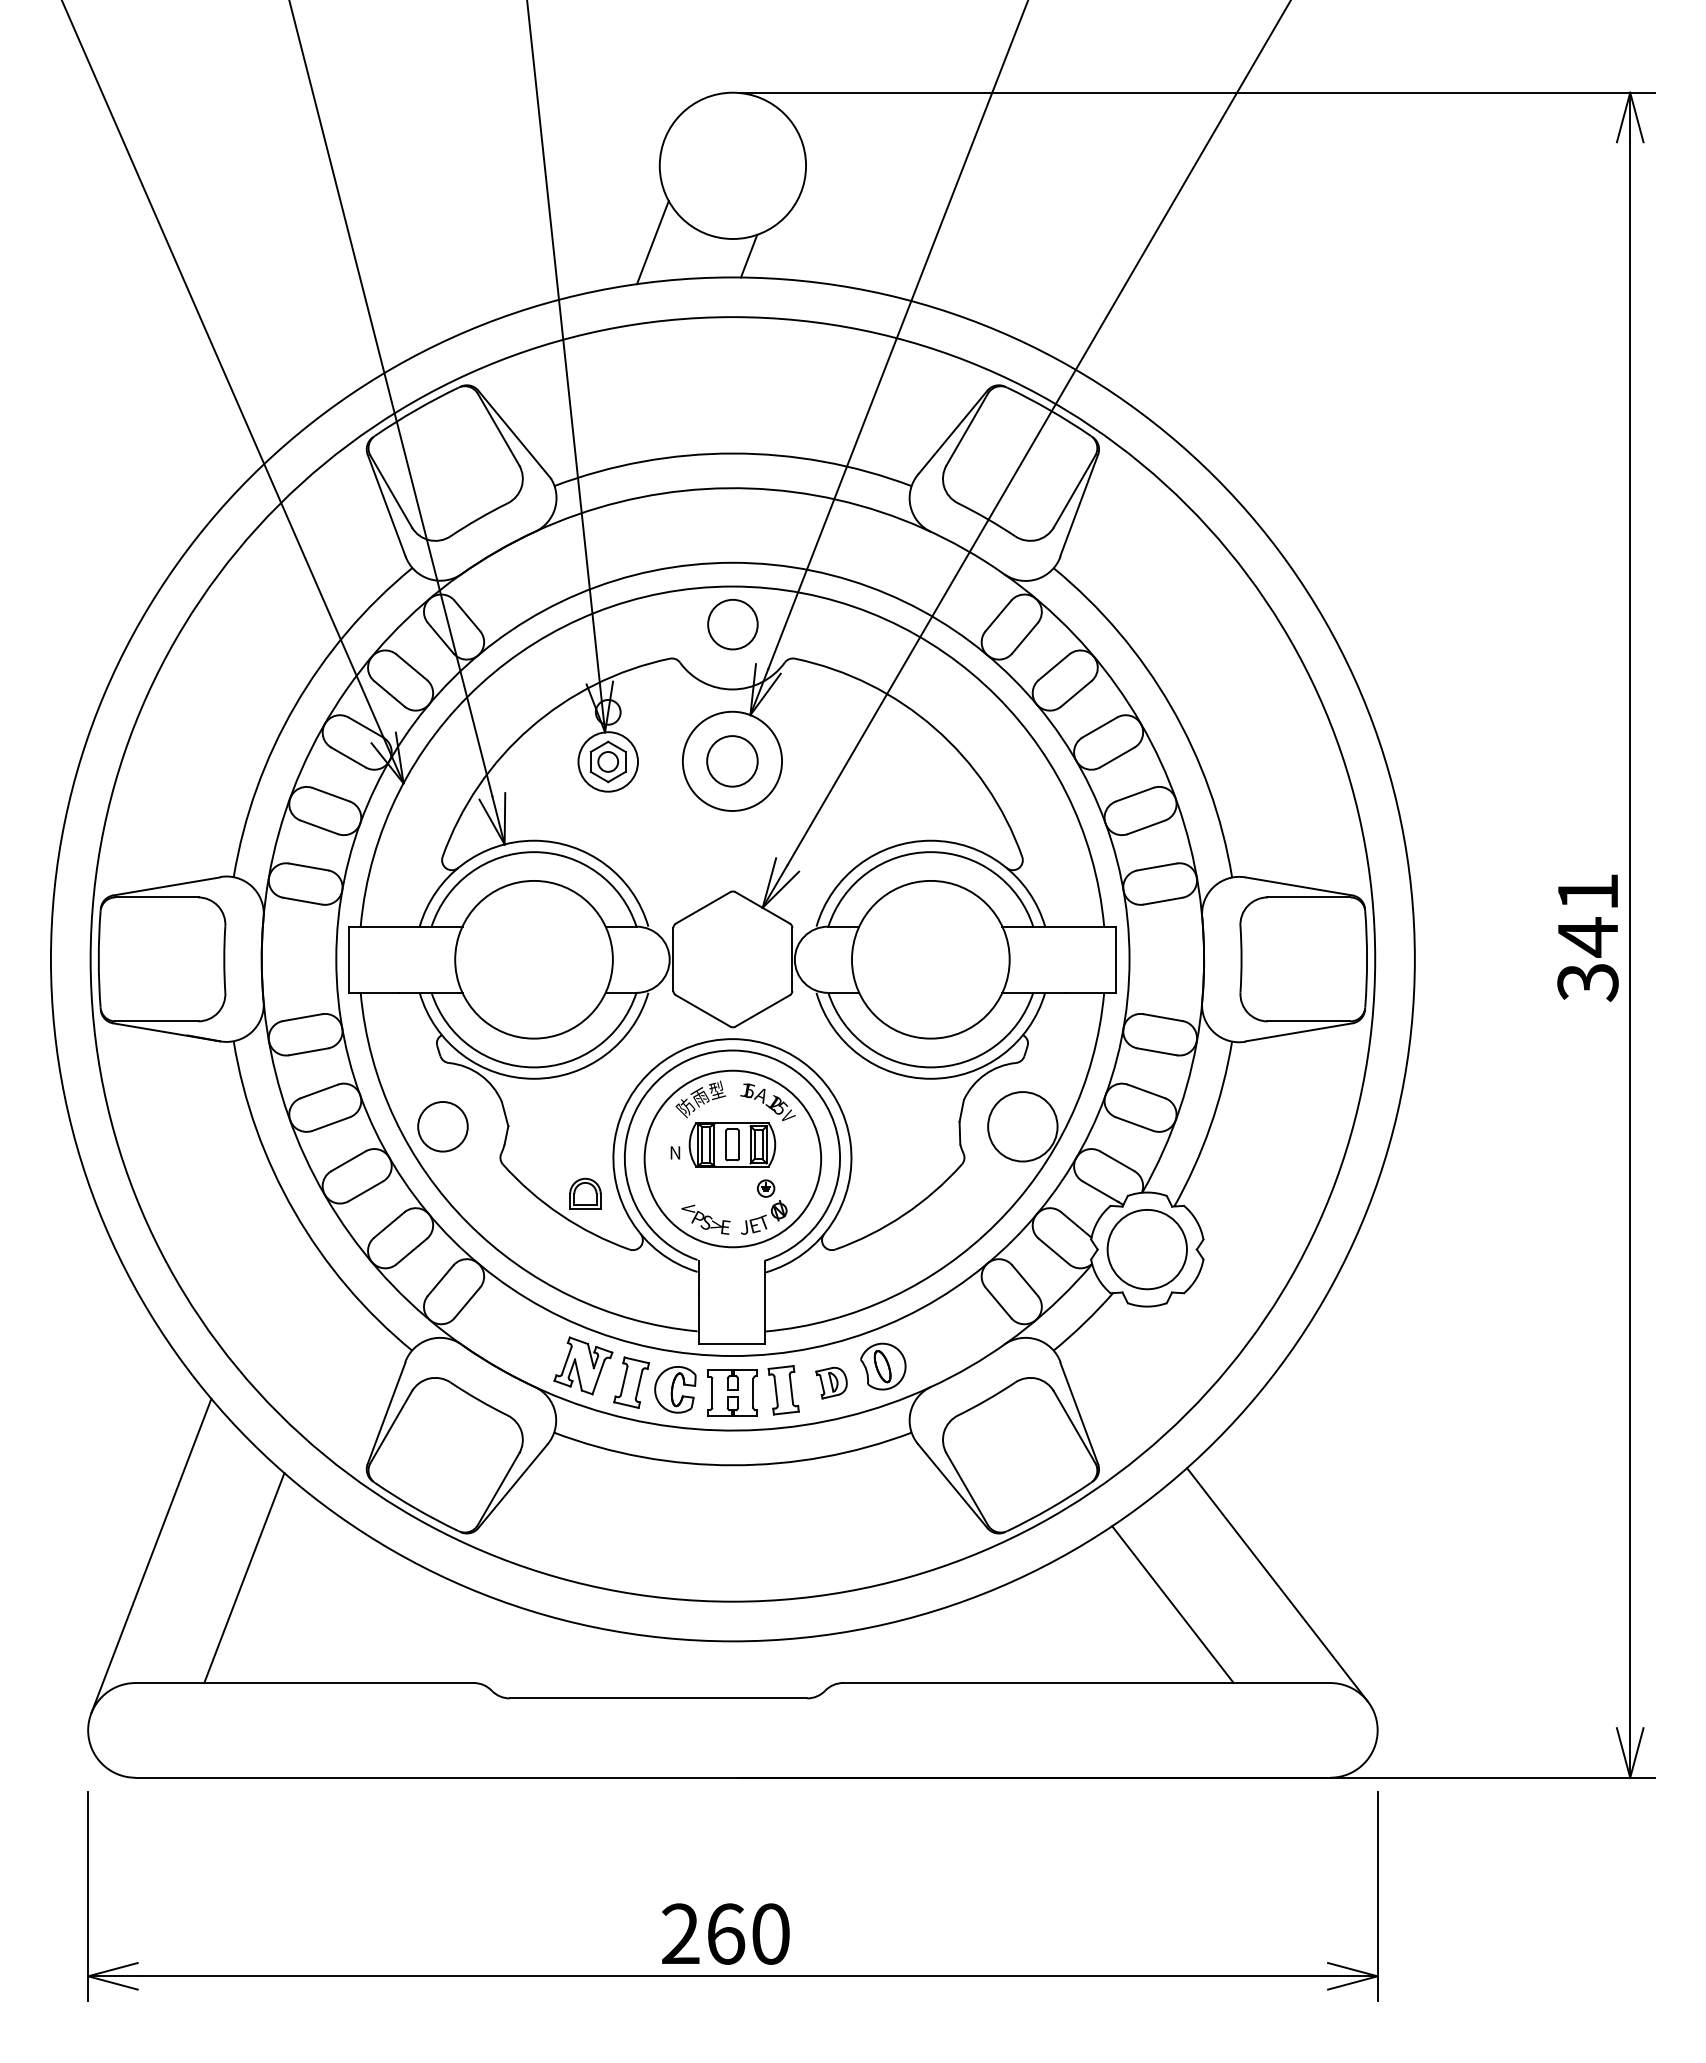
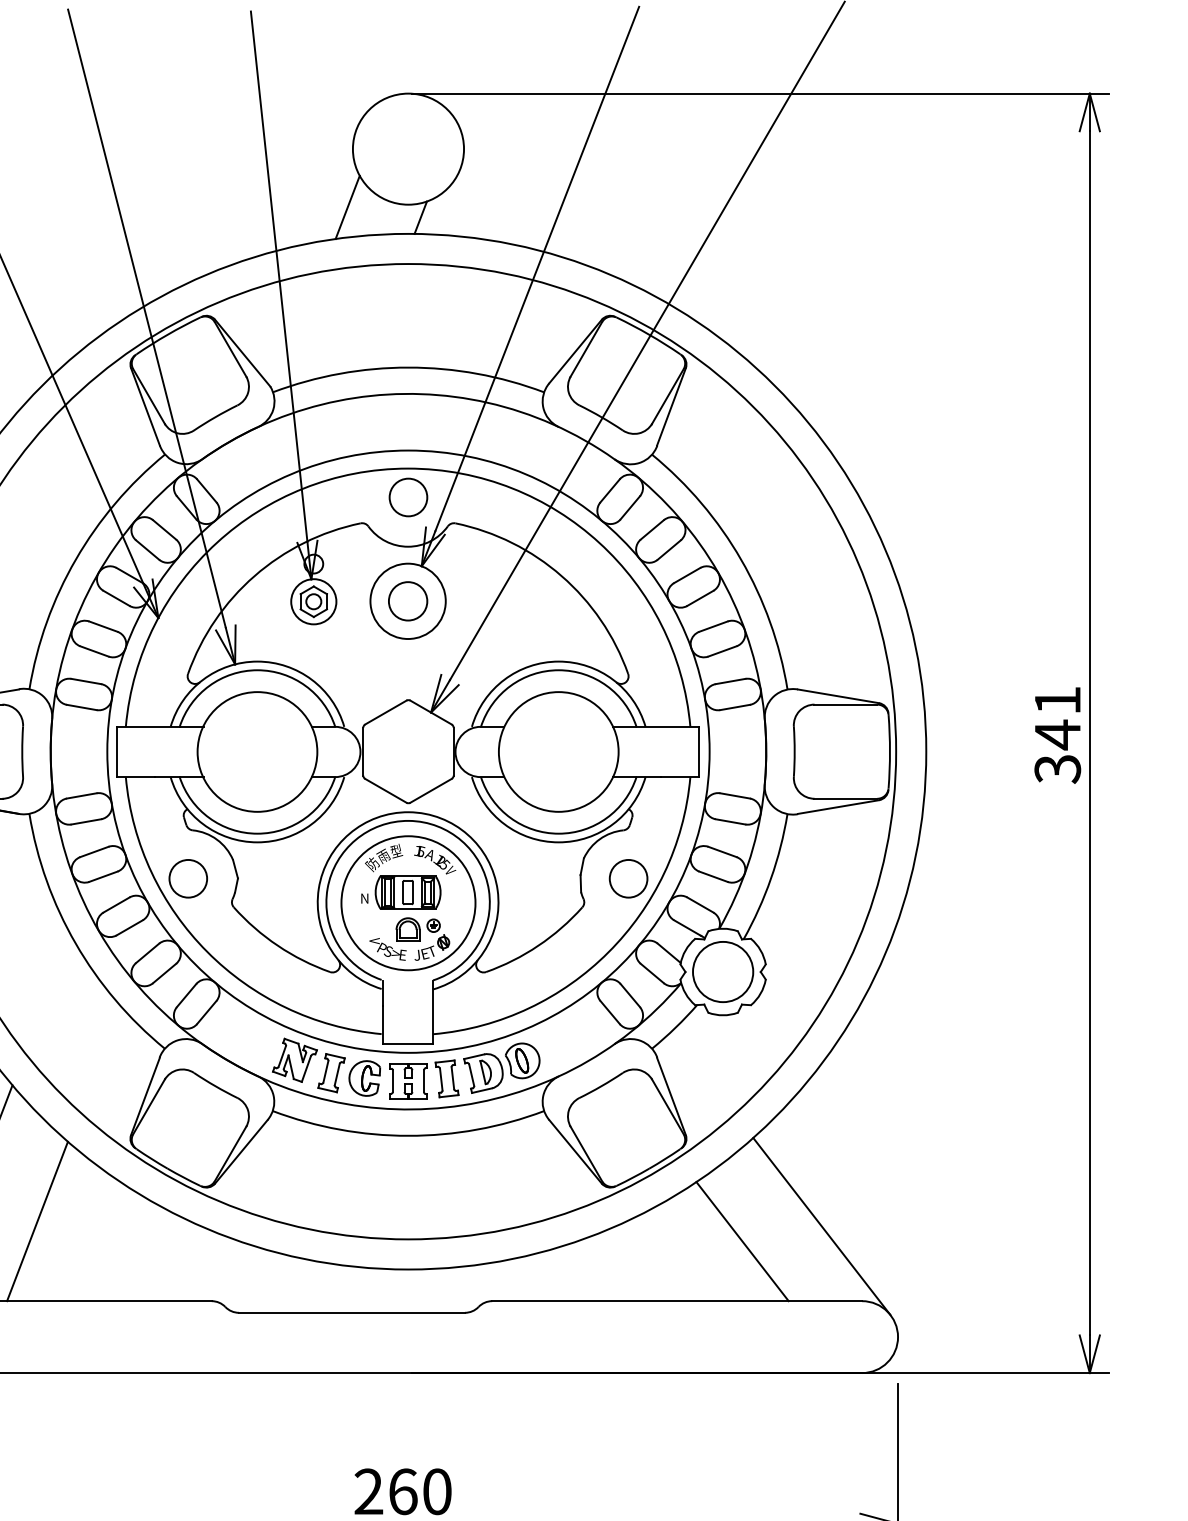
circle: (1022, 1126) -> (628, 878), size x0.71
part: (585, 1193) -> (408, 929), moved
part: (831, 1382) -> (483, 1072), size x1.67

